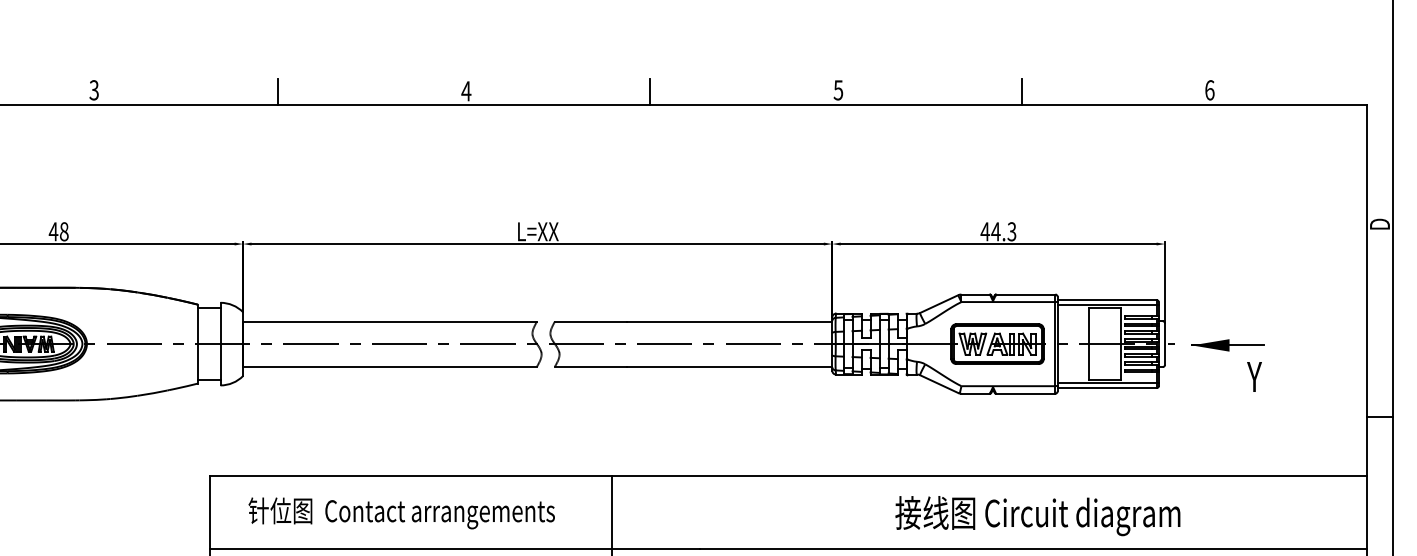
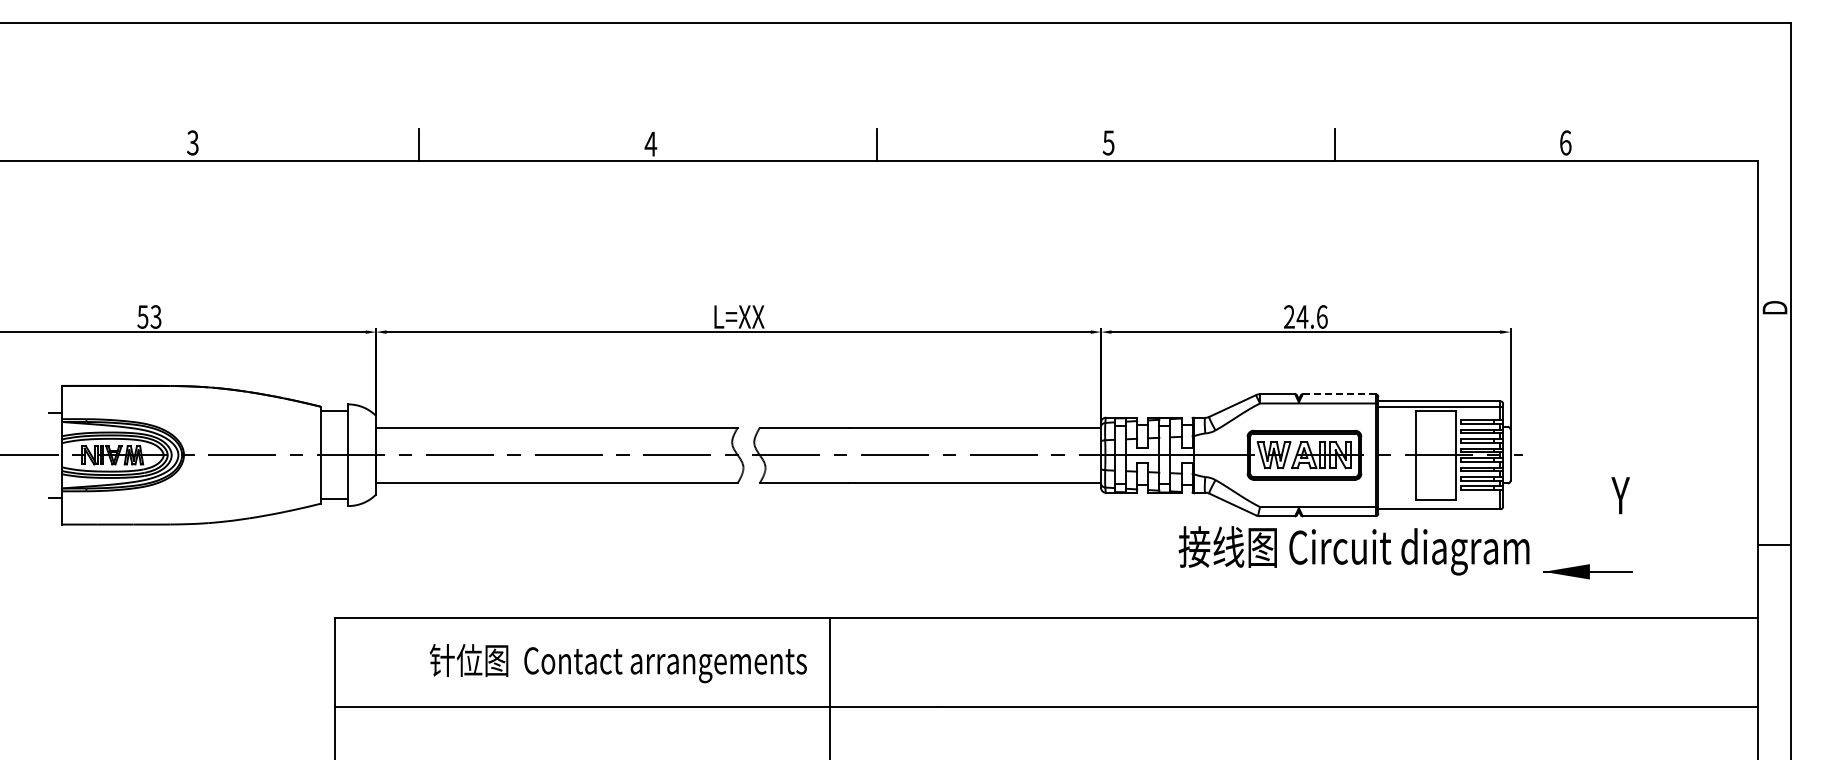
text: (58, 231) -> (149, 316), 48 -> 53
text: (998, 231) -> (1305, 316), 44.3 -> 24.6
line: (1025, 294) -> (1338, 394), solid -> dashed
part: (1227, 345) -> (1587, 571), moved
line: (1108, 383) -> (1440, 503), removed
text: (401, 513) -> (617, 663), moved
text: (1037, 515) -> (1353, 550), moved

